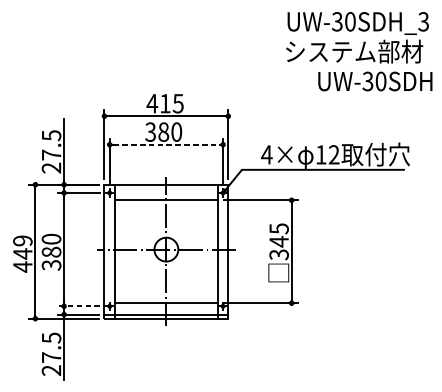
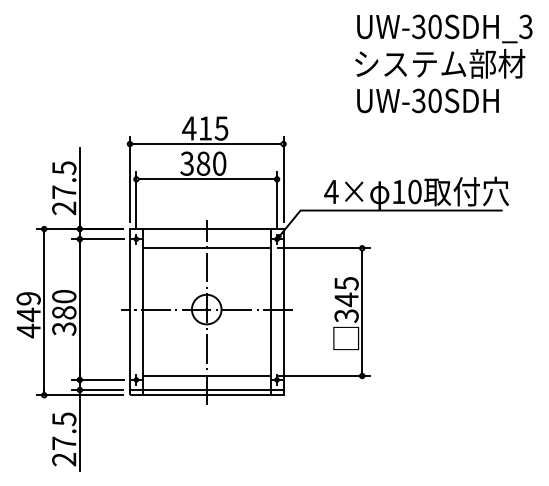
text: (374, 81) -> (427, 100), moved
line: (166, 144) -> (206, 179), dashed -> solid
text: (333, 154) -> (414, 191), 12 -> 10
line: (79, 306) -> (98, 379), dashed -> solid

